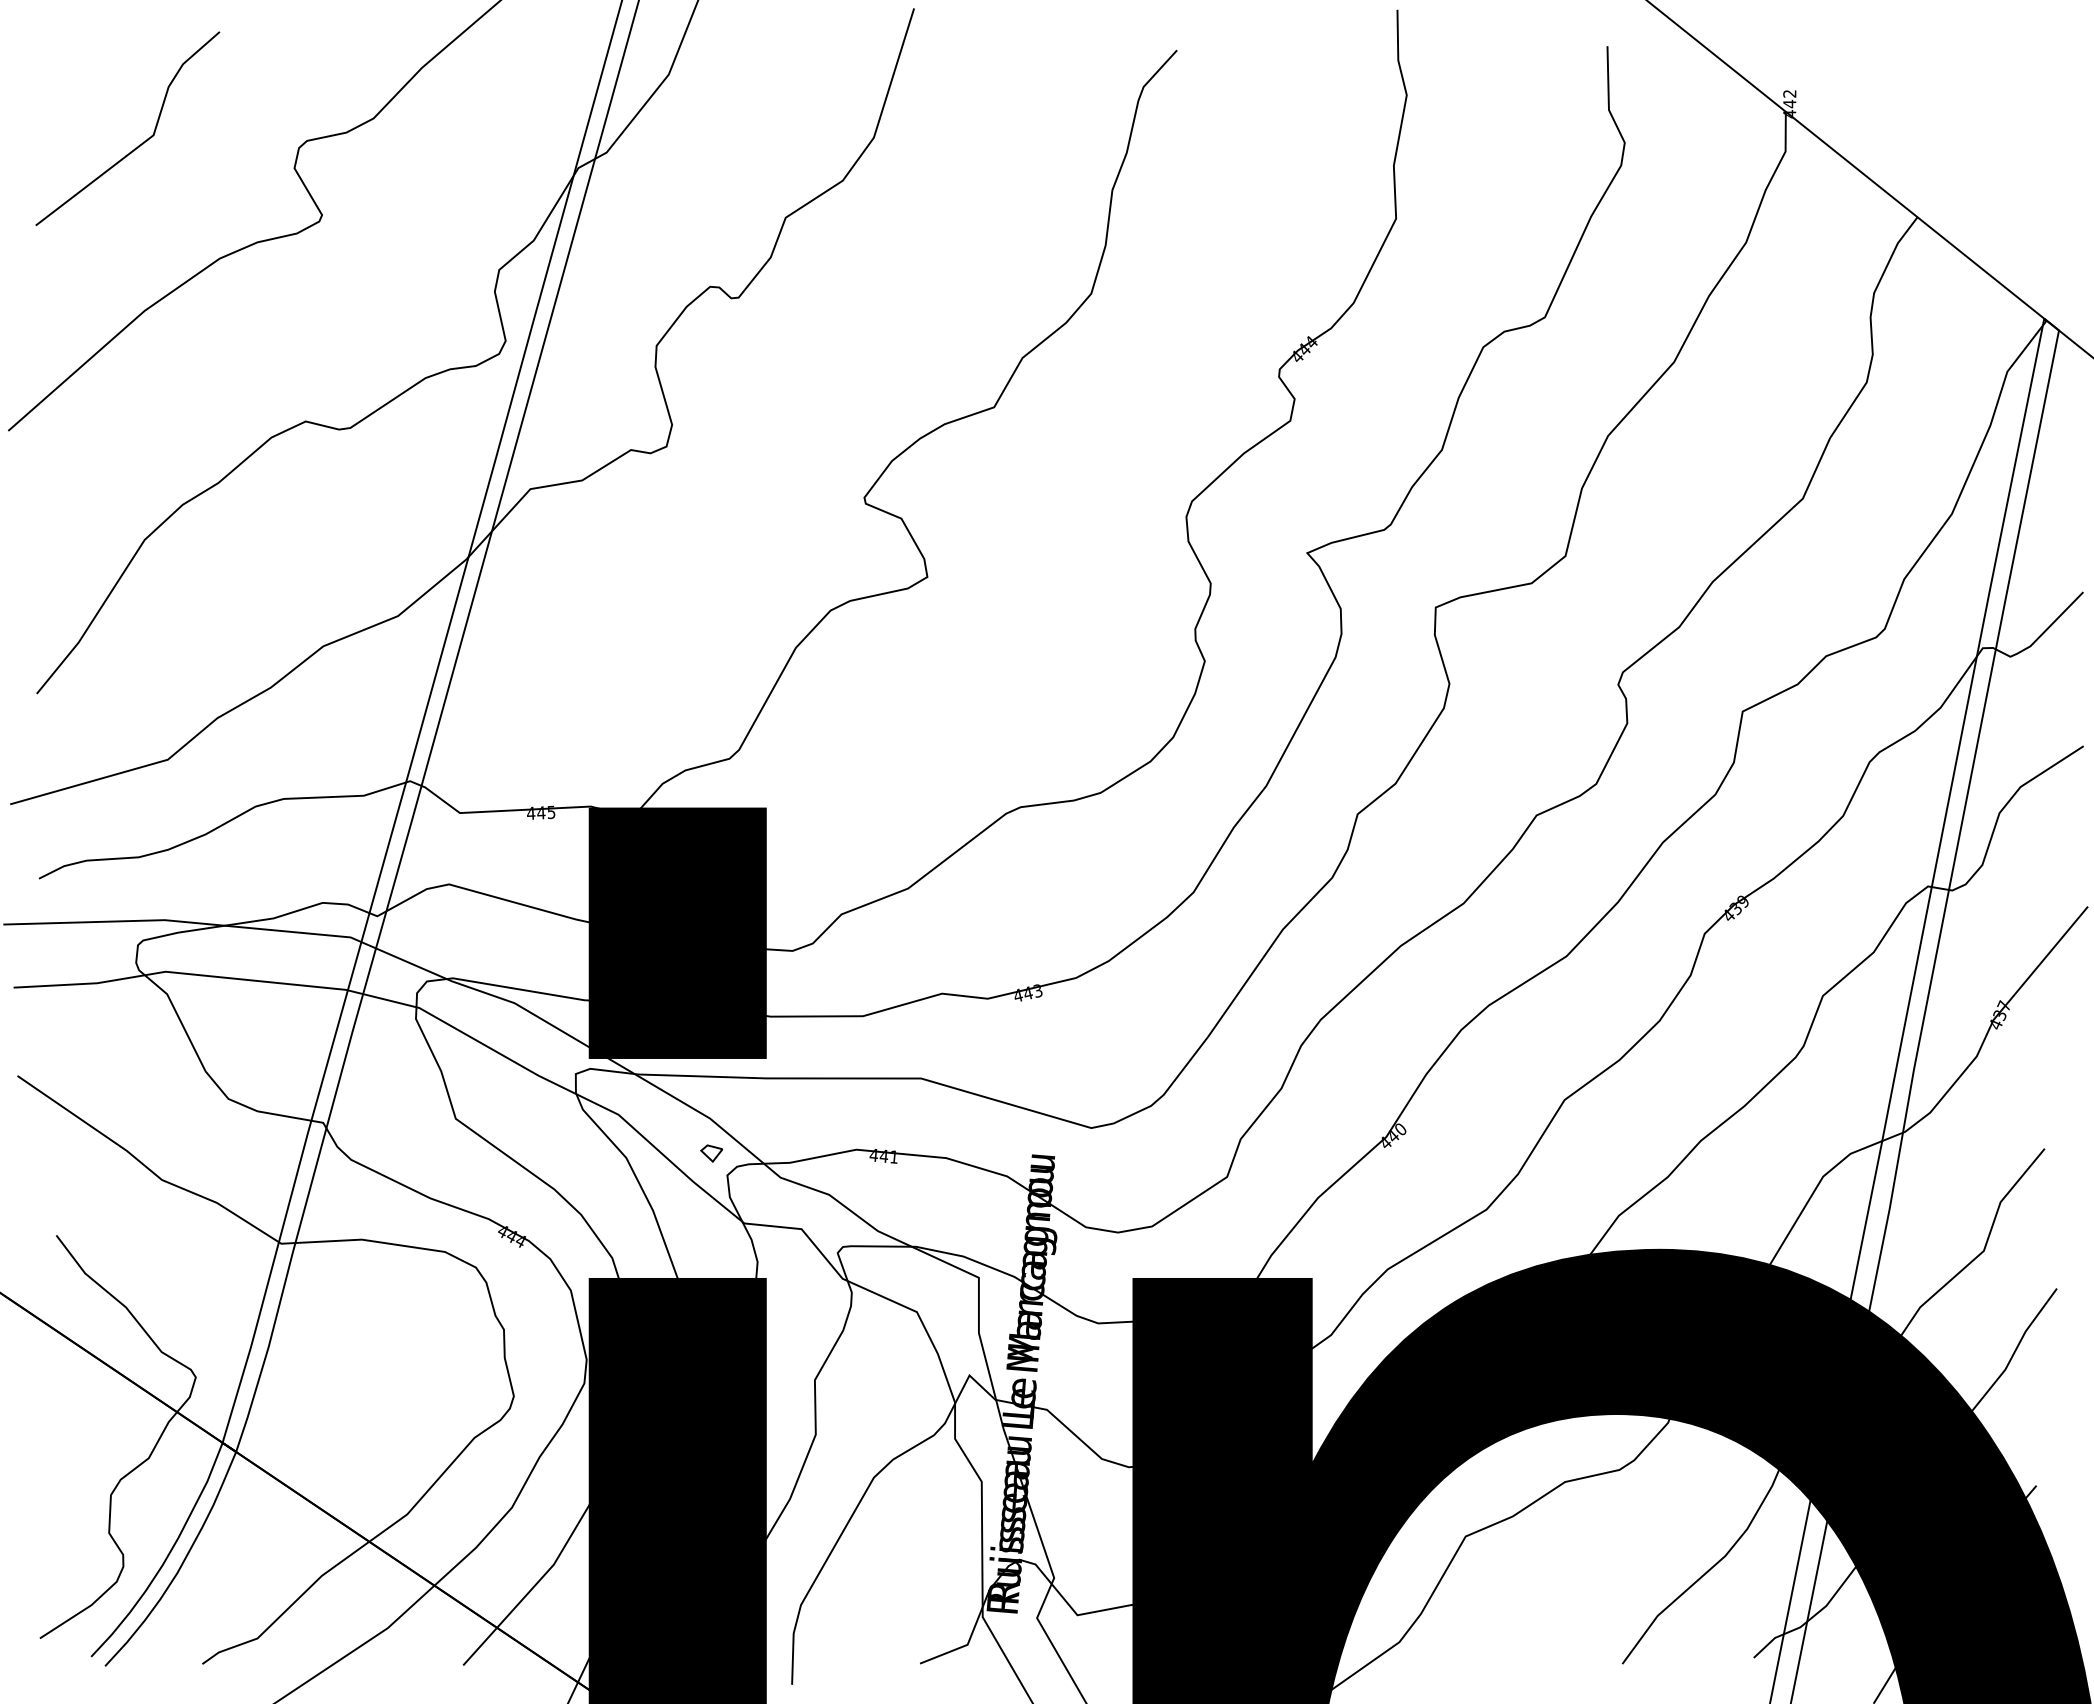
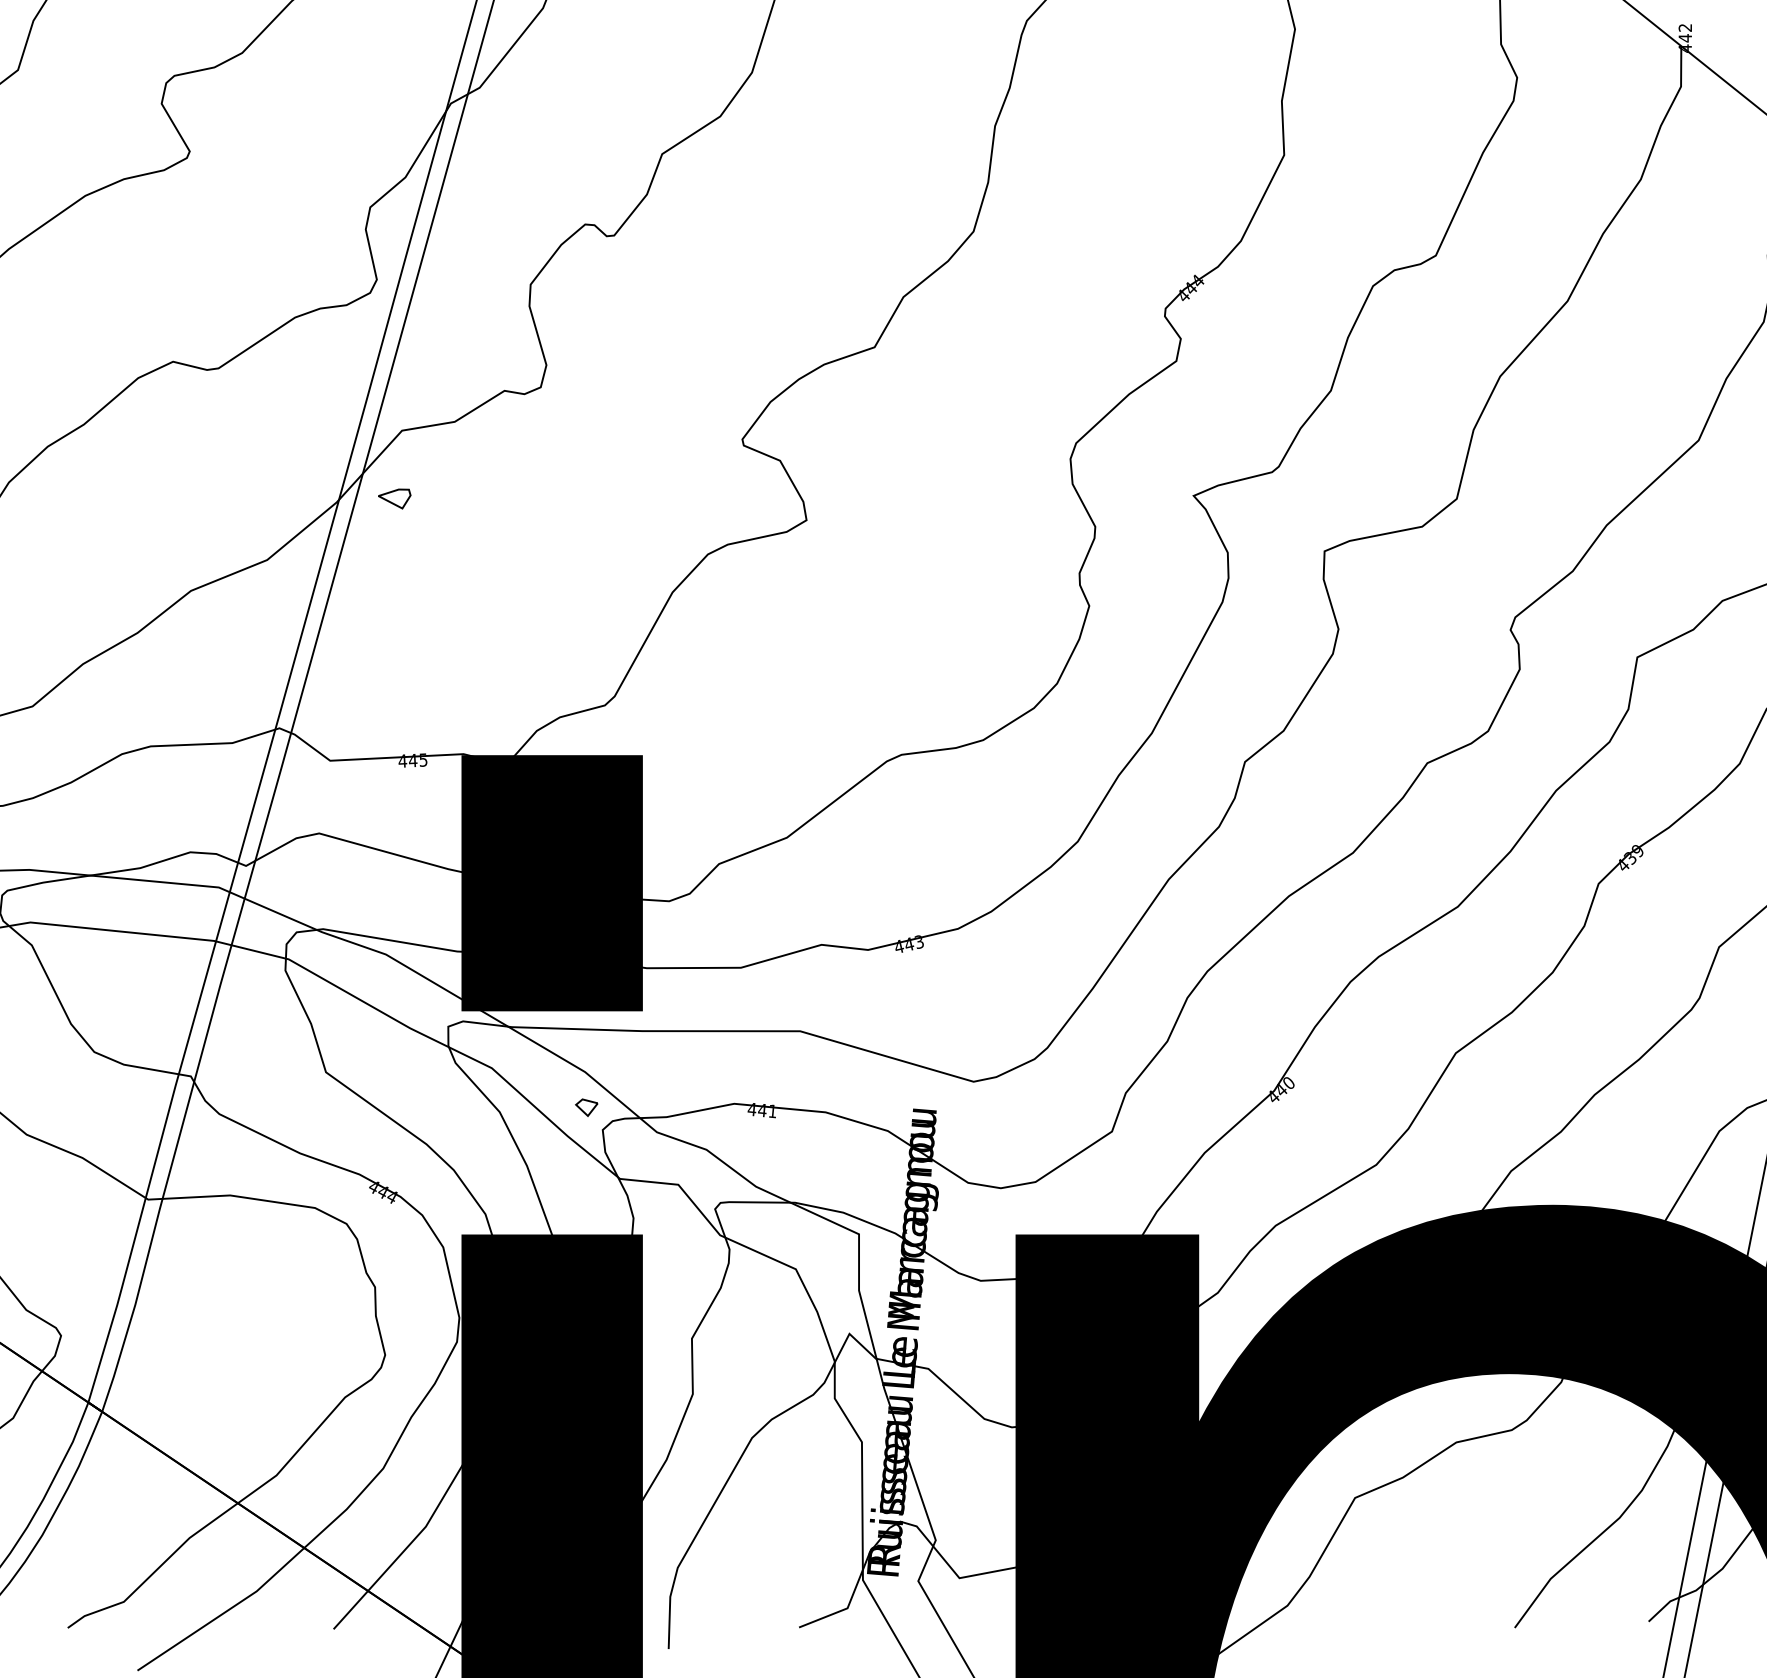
part: (523, 556) -> (394, 499), added

